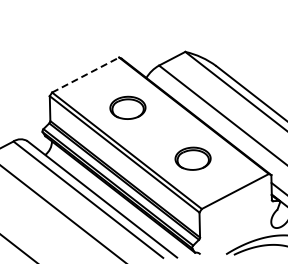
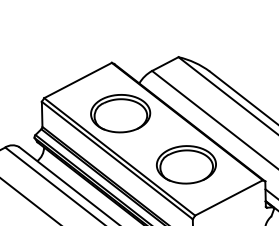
line: (85, 75) -> (77, 80), dashed -> solid
part: (127, 107) -> (120, 113), size x1.67
part: (192, 158) -> (185, 164), size x1.67

